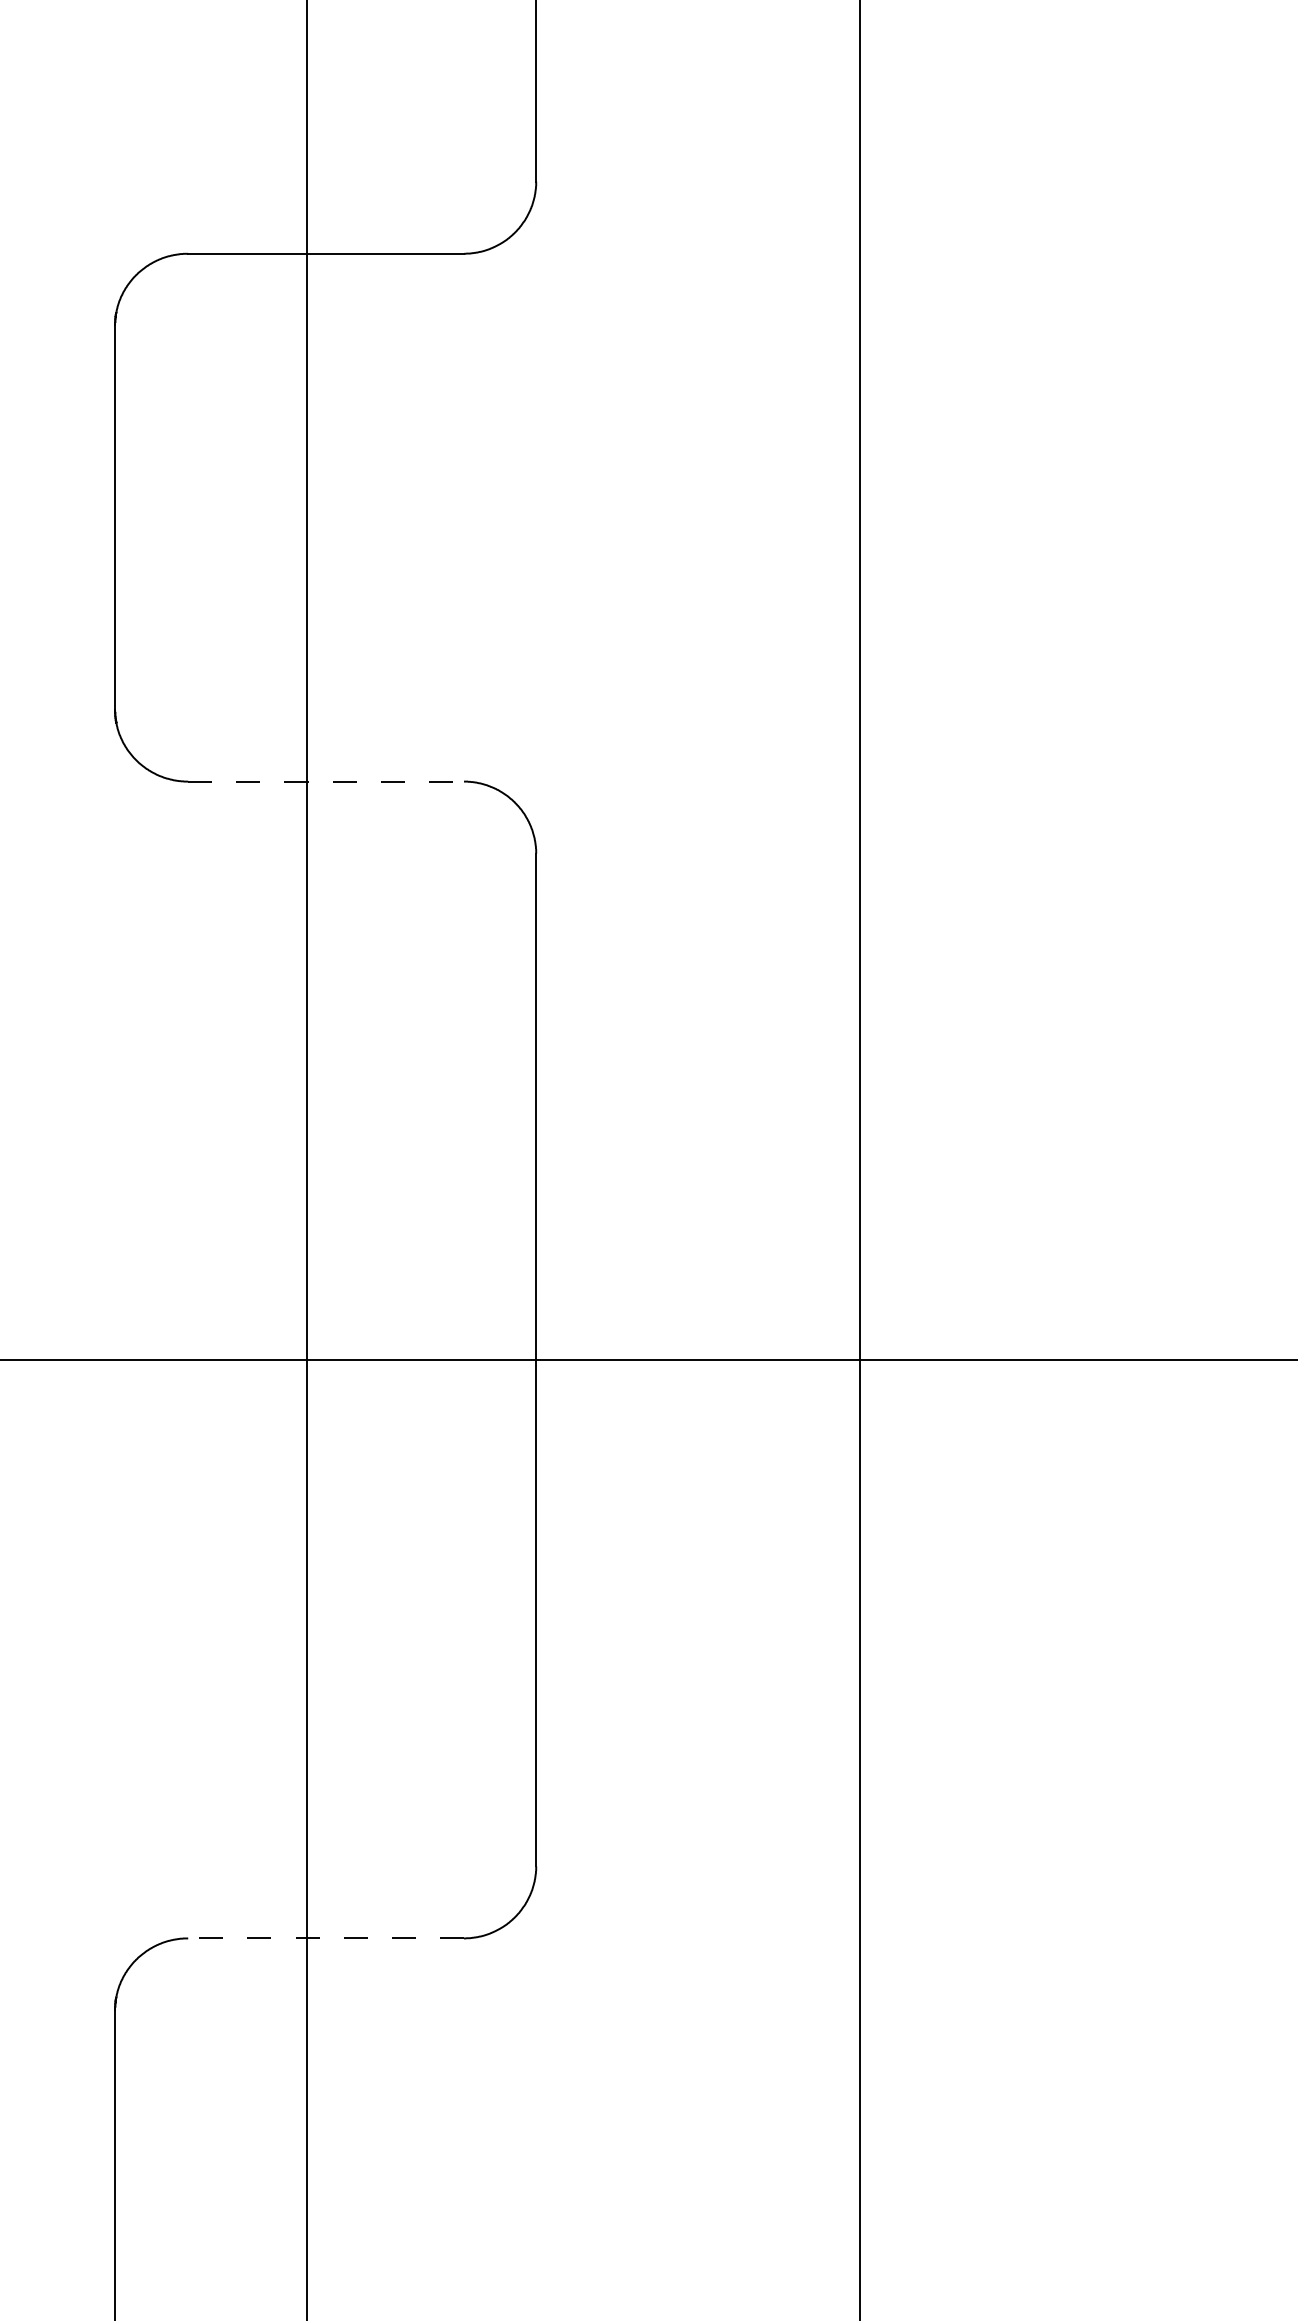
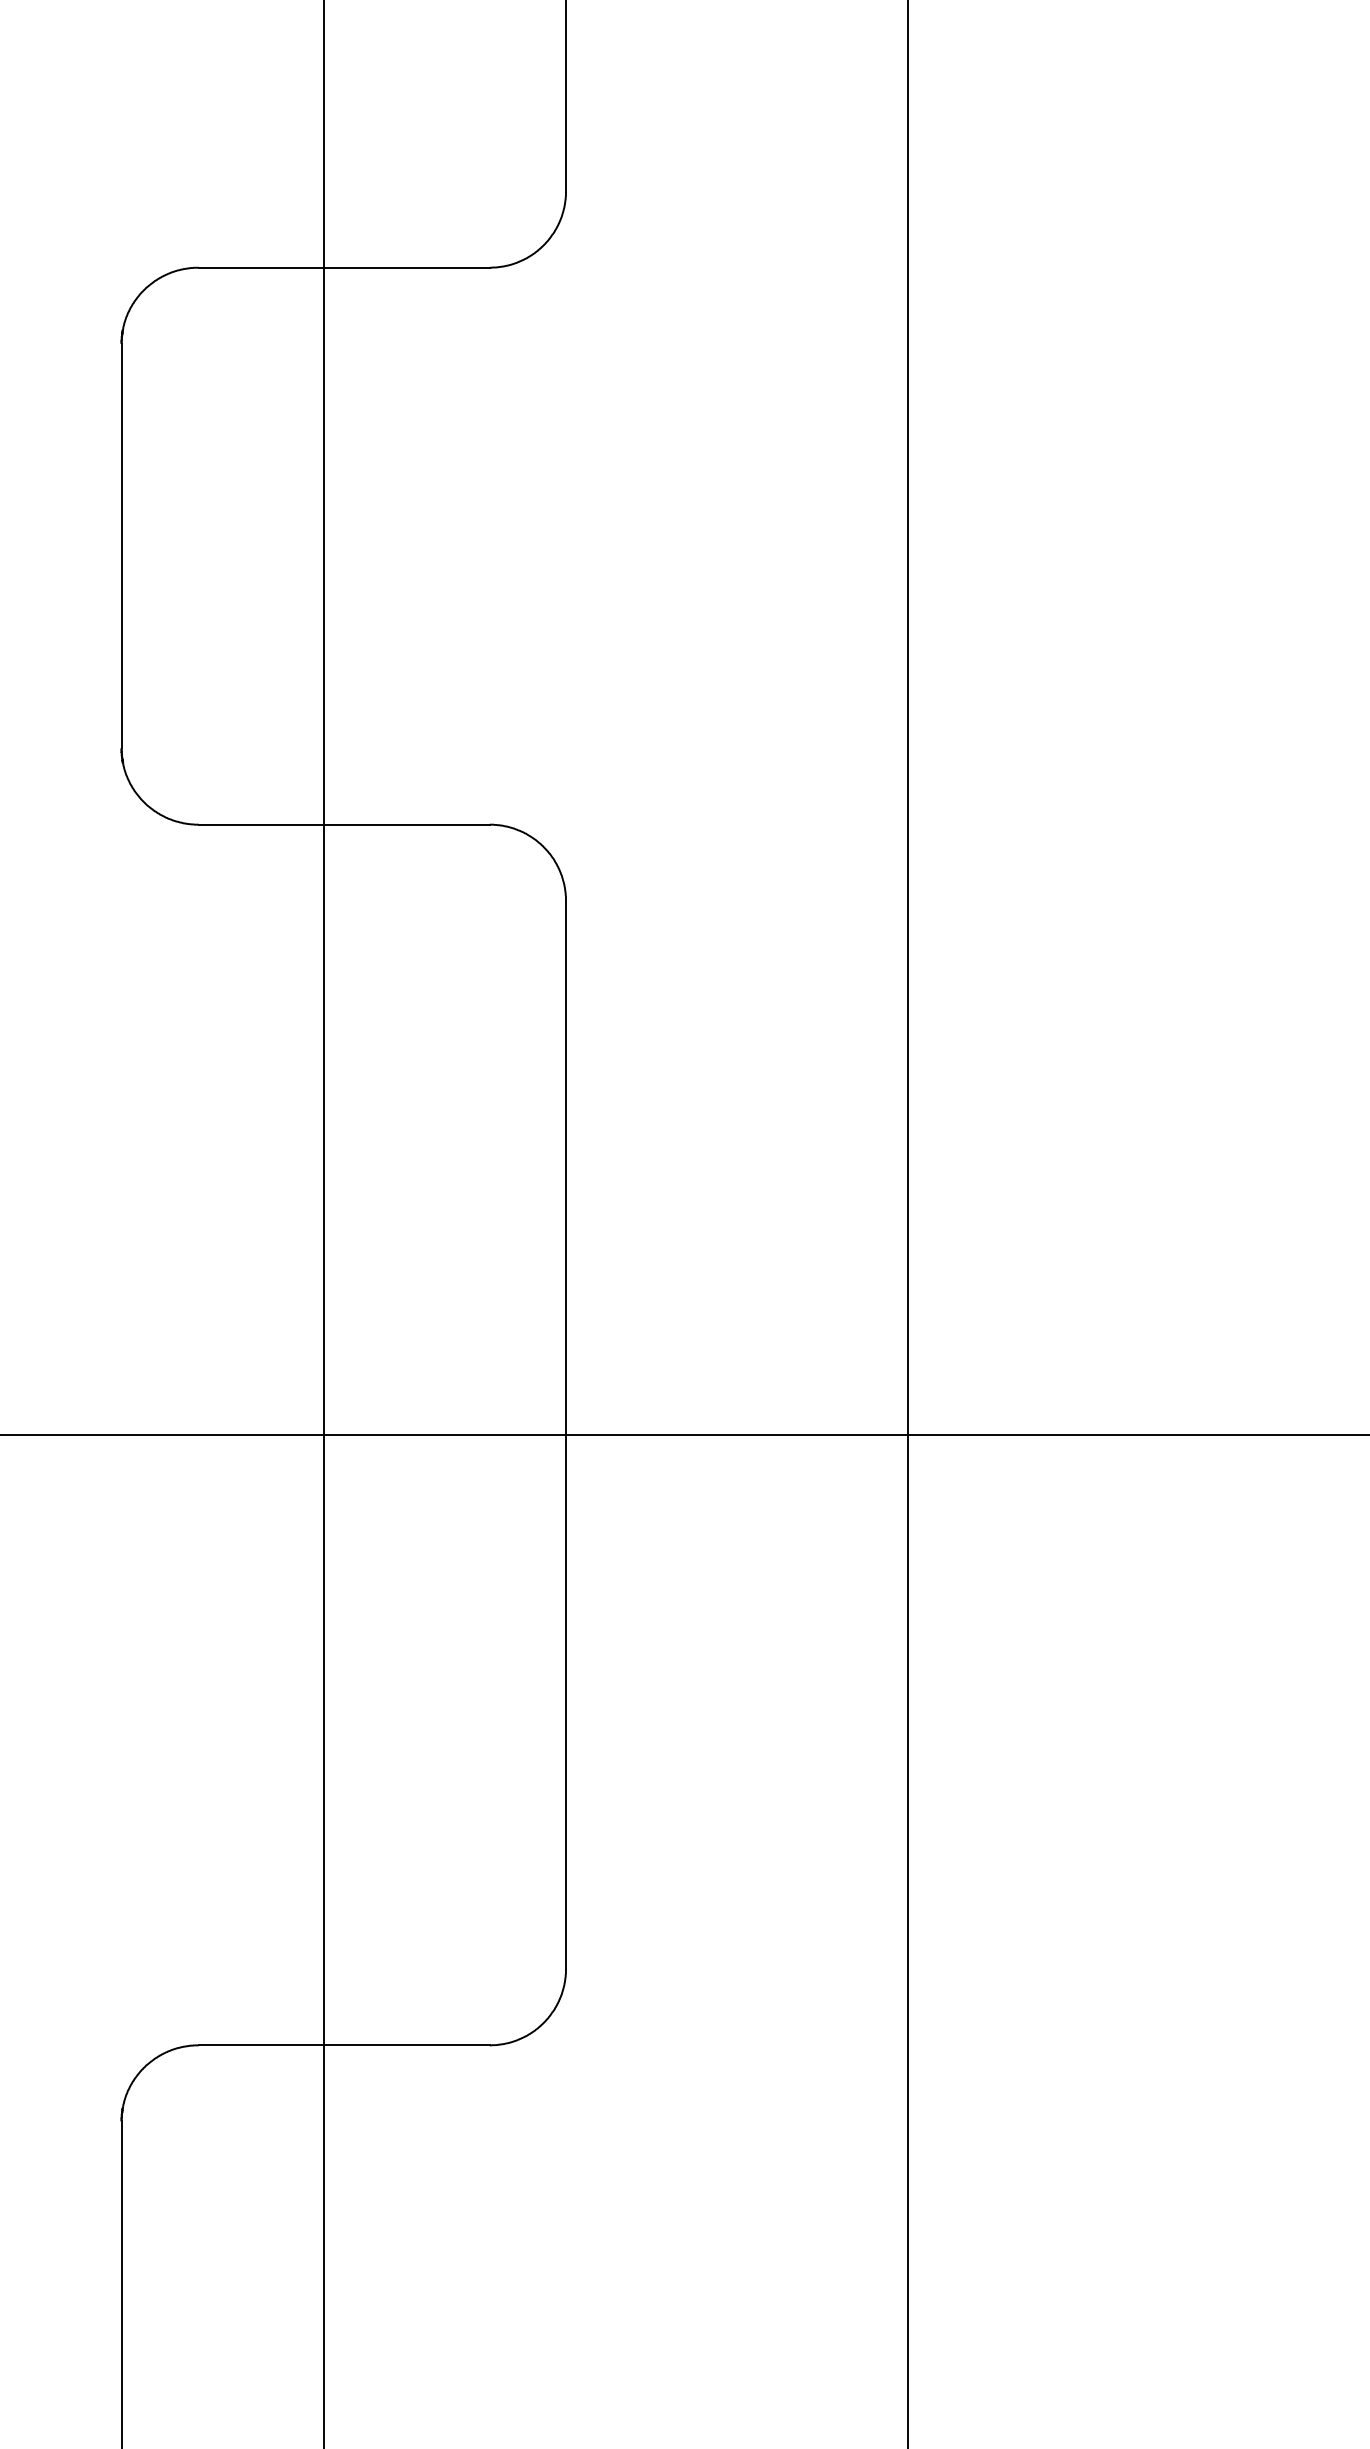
line: (326, 781) -> (344, 824), dashed -> solid
line: (326, 1938) -> (344, 2045), dashed -> solid

